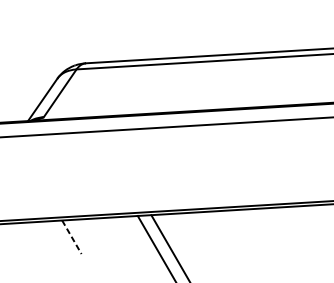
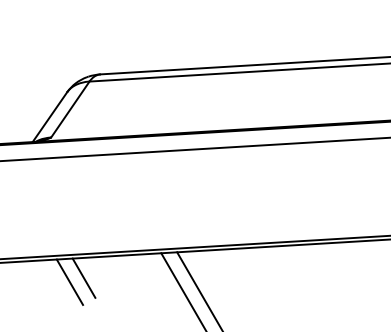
line: (72, 237) -> (84, 278), dashed -> solid
line: (59, 240) -> (69, 281), added

